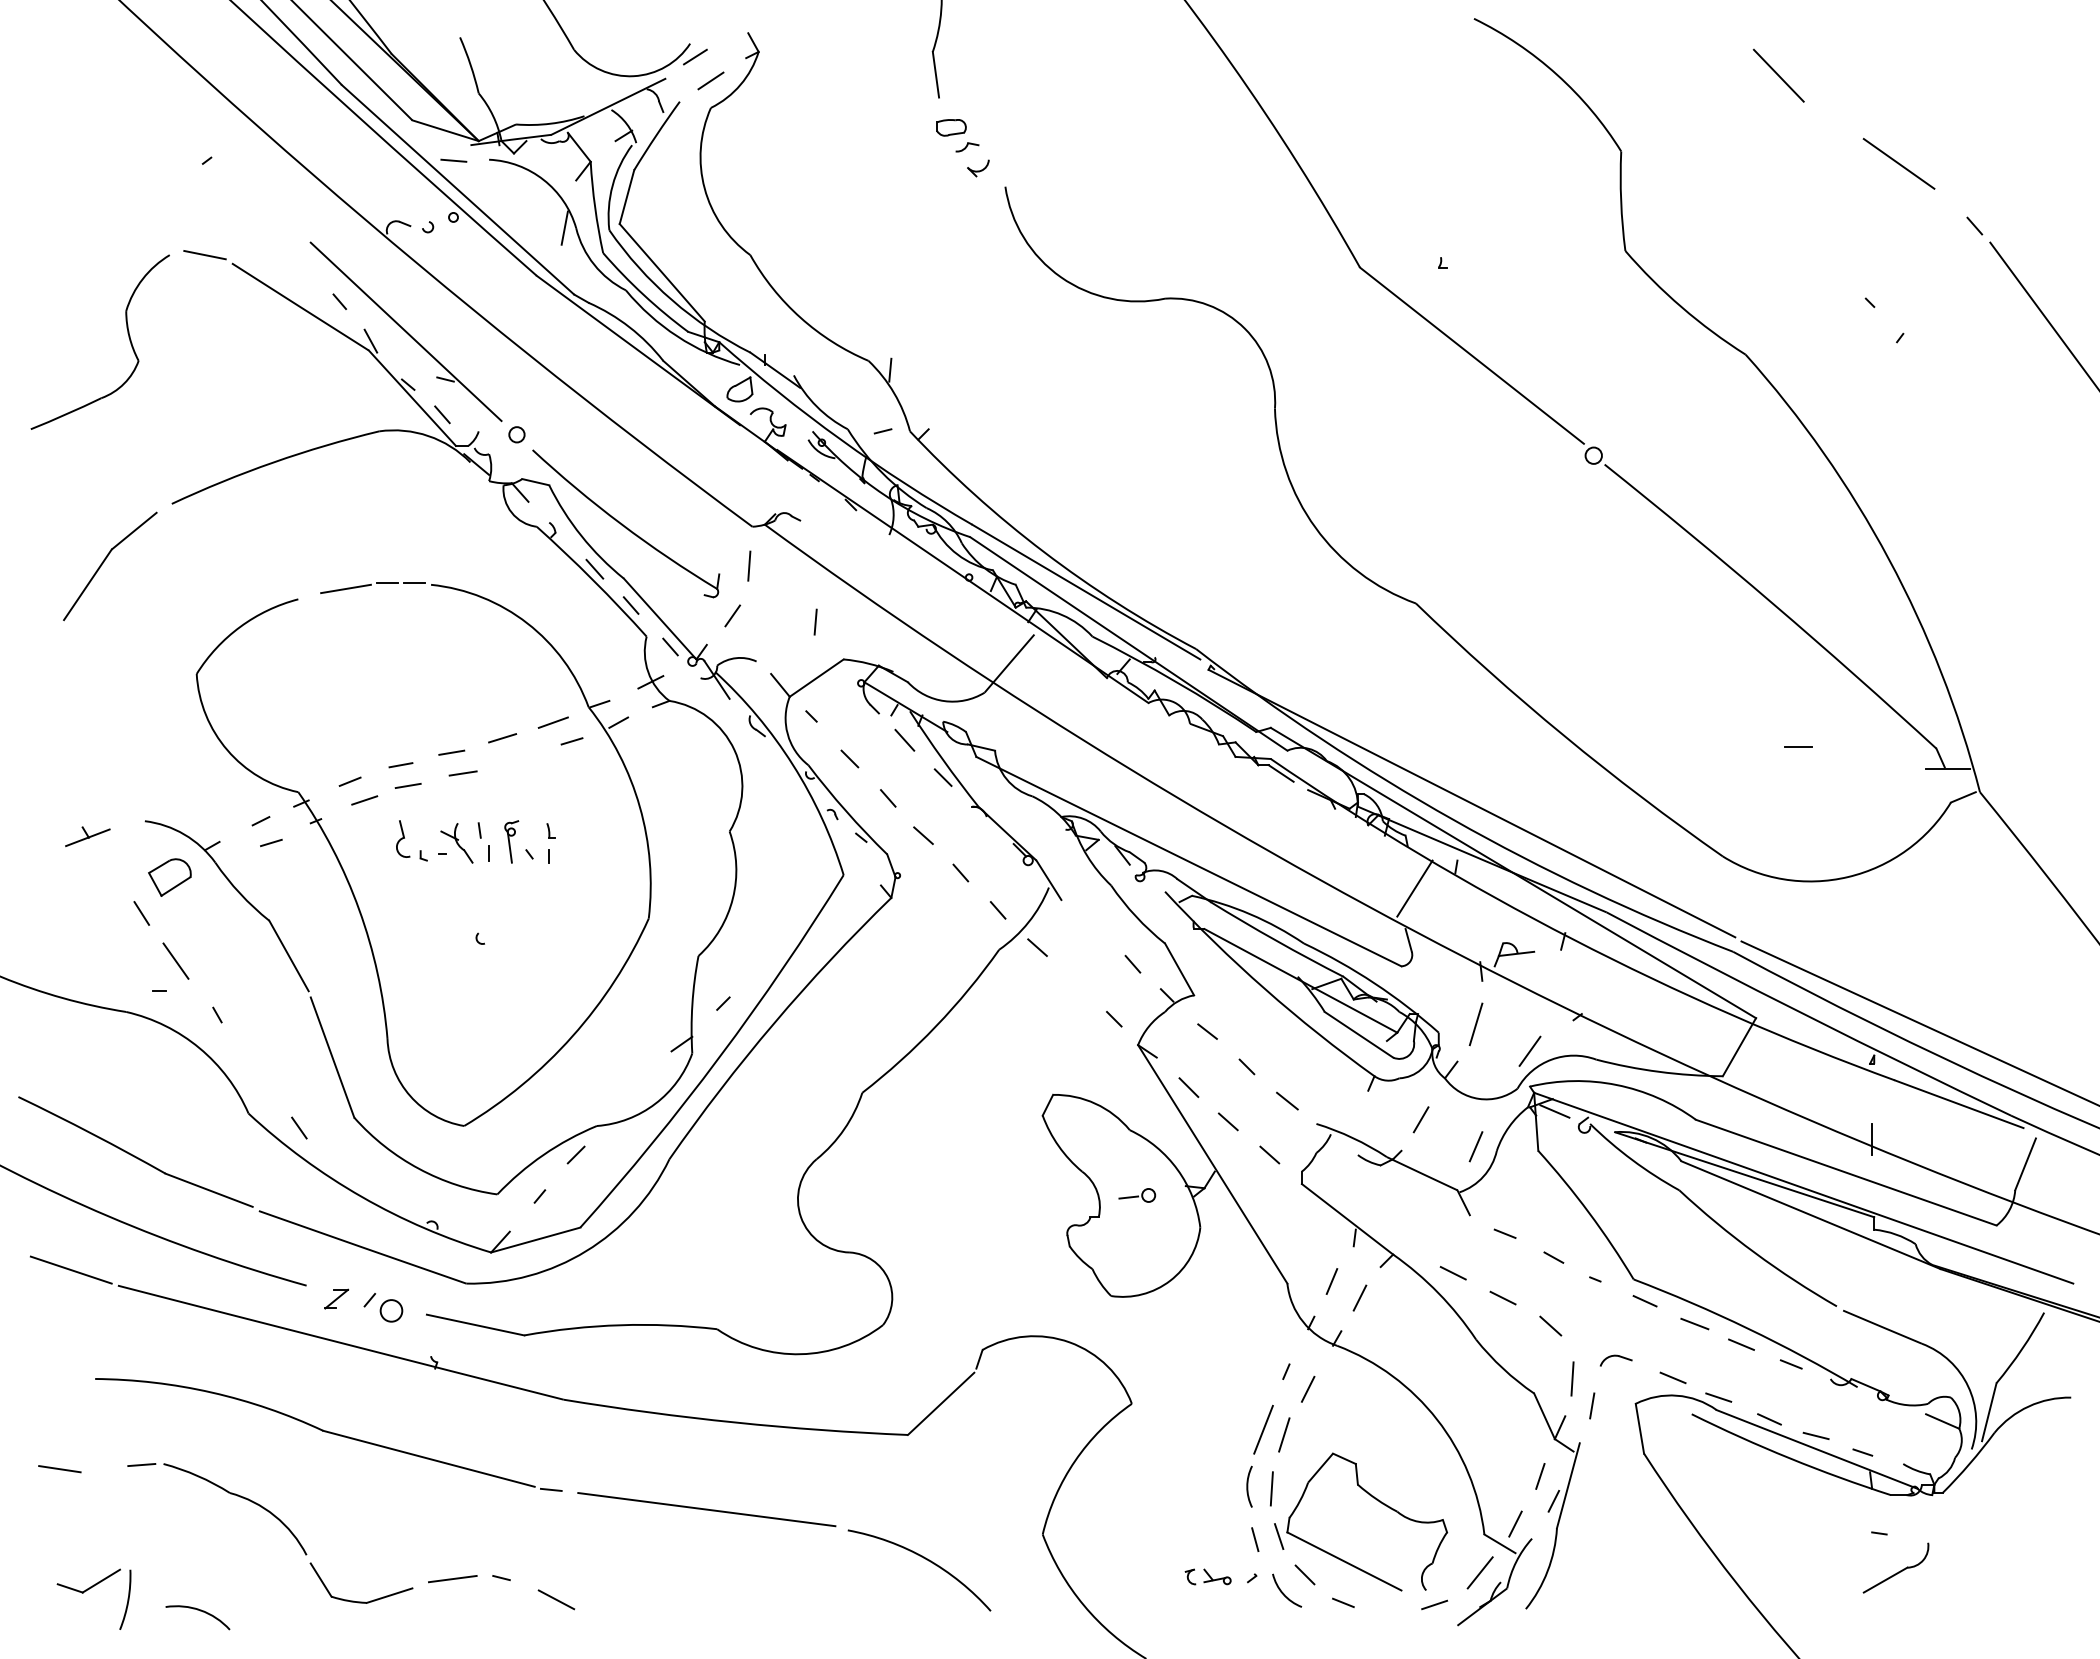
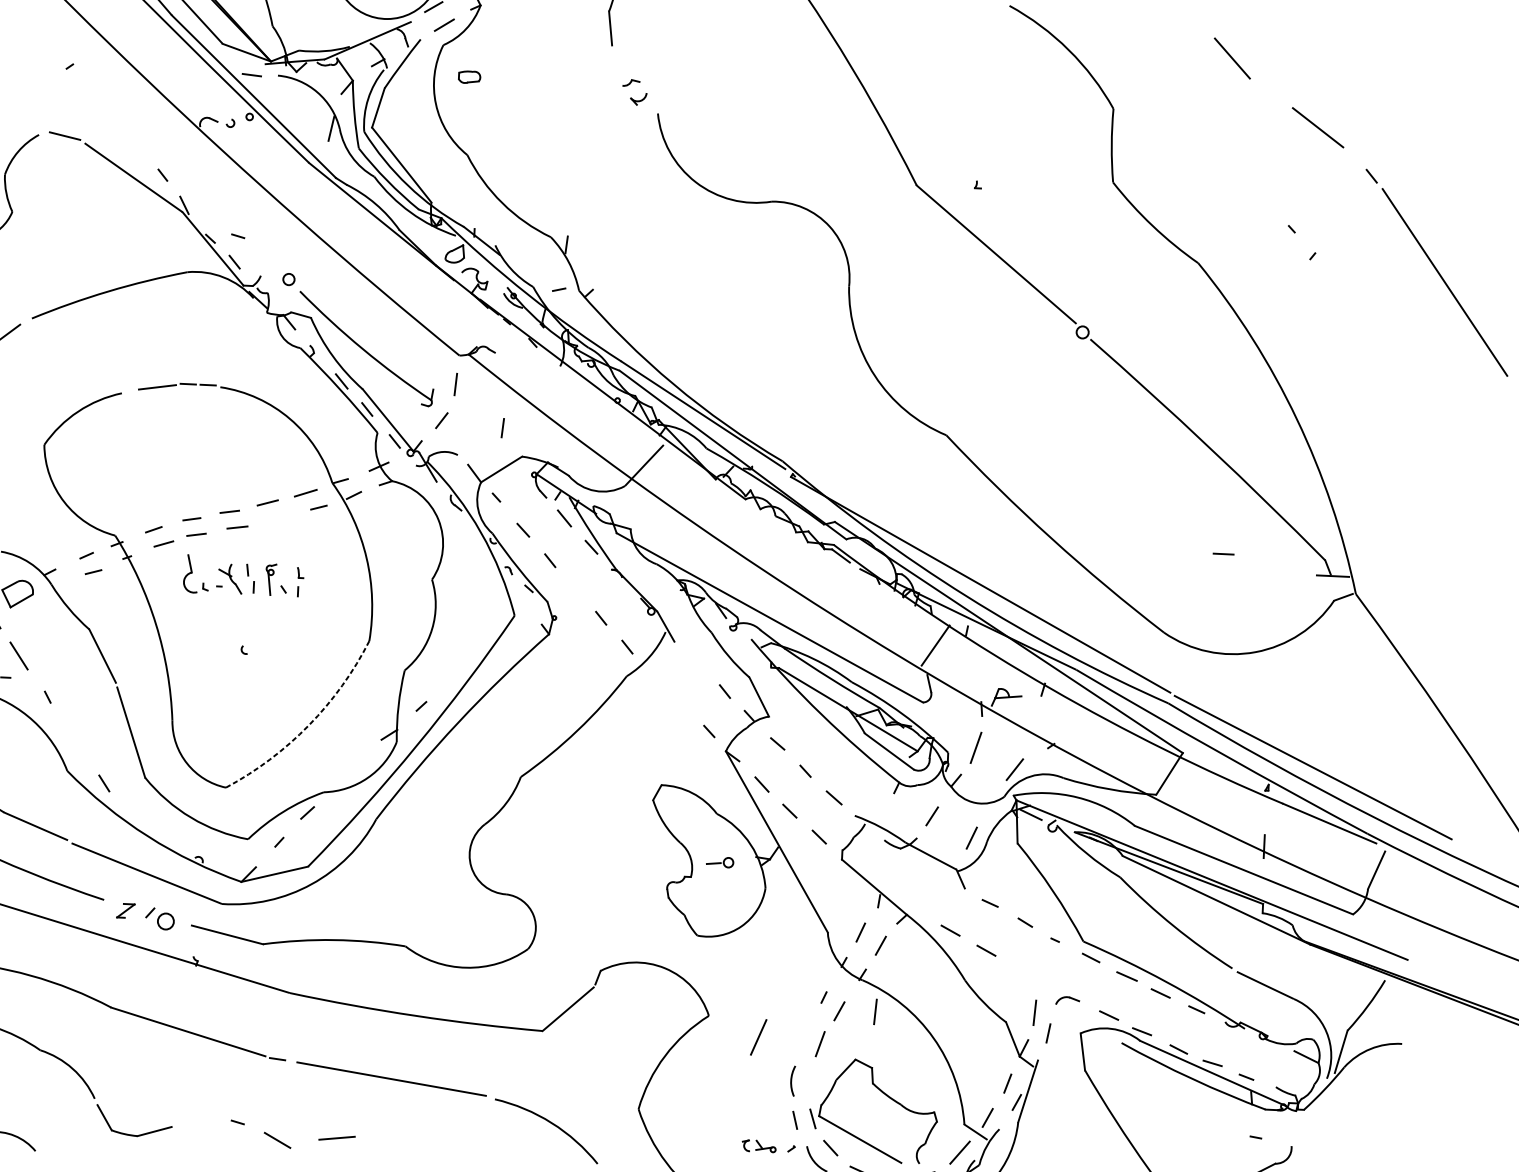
part: (951, 127) -> (469, 77), moved
line: (405, 331) -> (210, 199), removed
line: (923, 835) -> (574, 589), removed
part: (403, 838) -> (191, 573), size x1.4
line: (1037, 947) -> (655, 675), removed
arc: (572, 1036) -> (308, 725), solid -> dashed
line: (1550, 1325) -> (1020, 972), removed
line: (1263, 1429) -> (758, 1037), moved
line: (1271, 1488) -> (875, 1011), moved
line: (452, 1579) -> (336, 1138), moved

